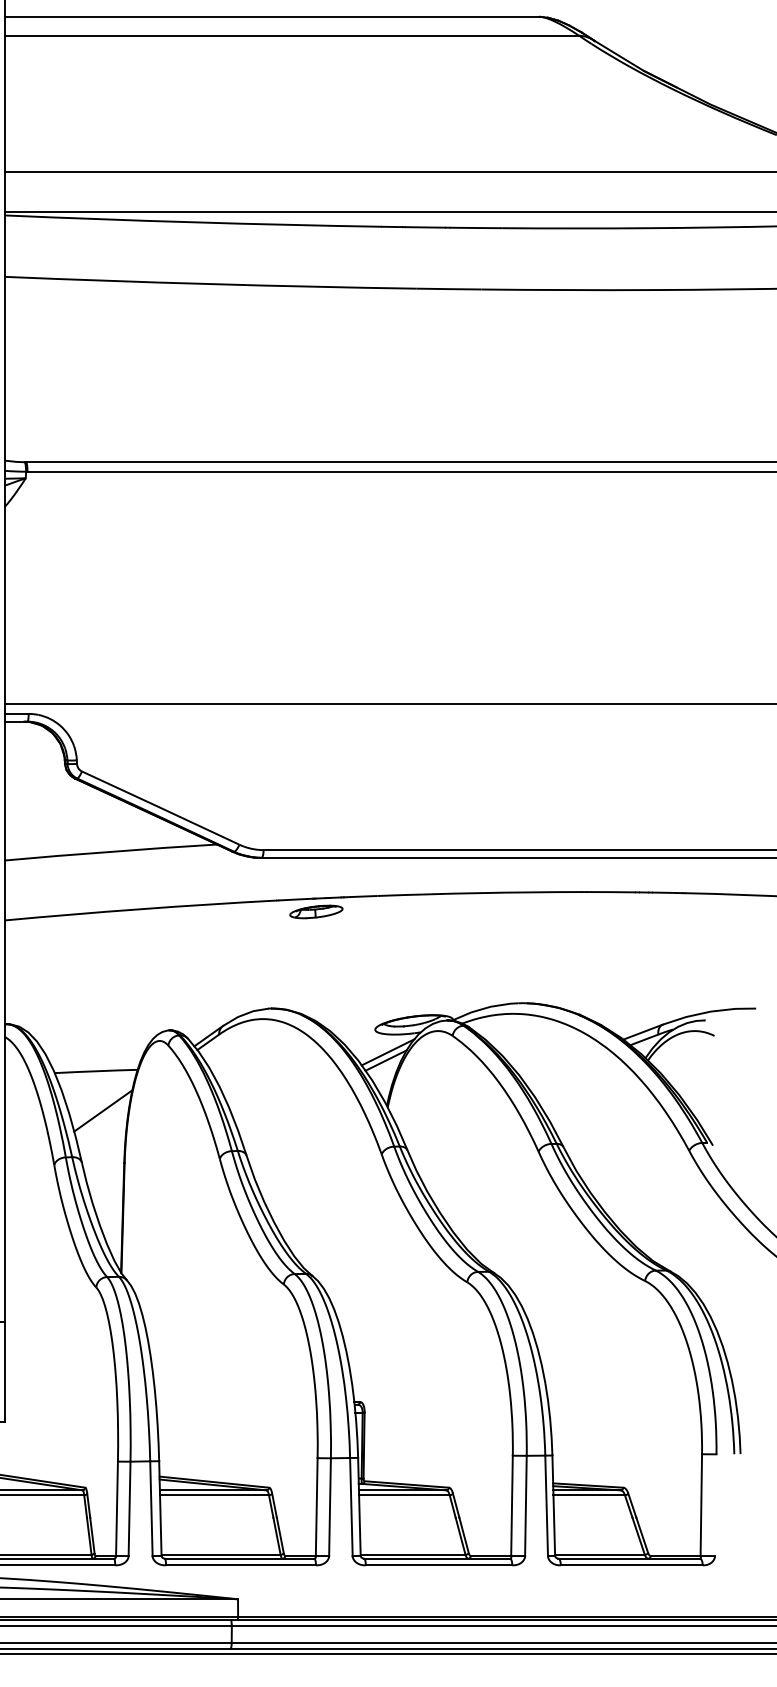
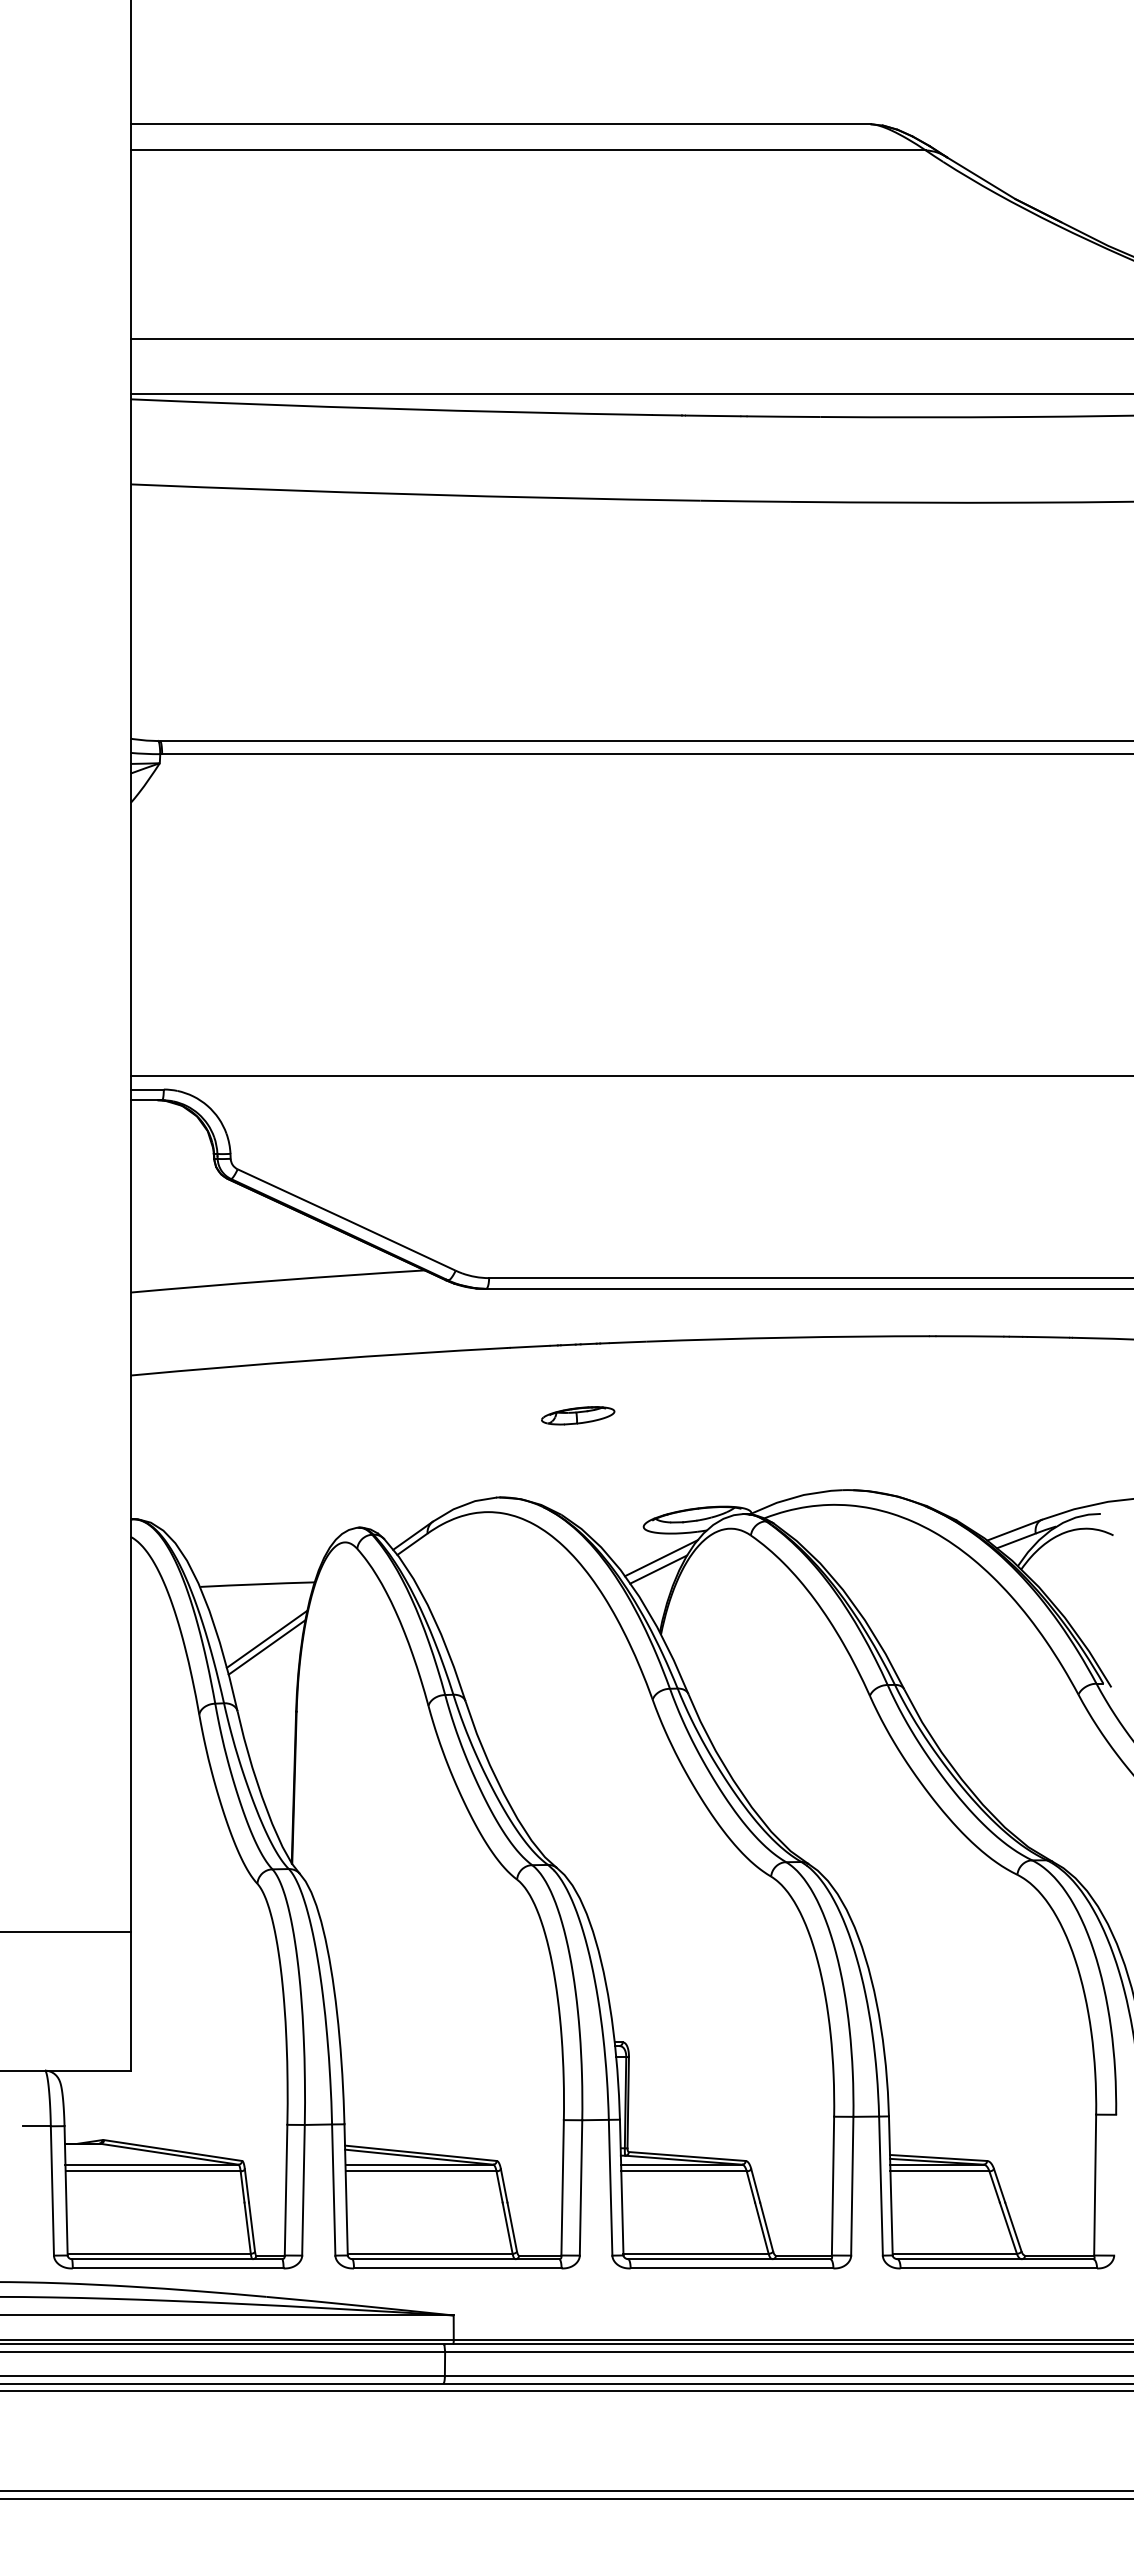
part: (316, 911) -> (578, 1415), moved
line: (102, 1116) -> (266, 1647), added

